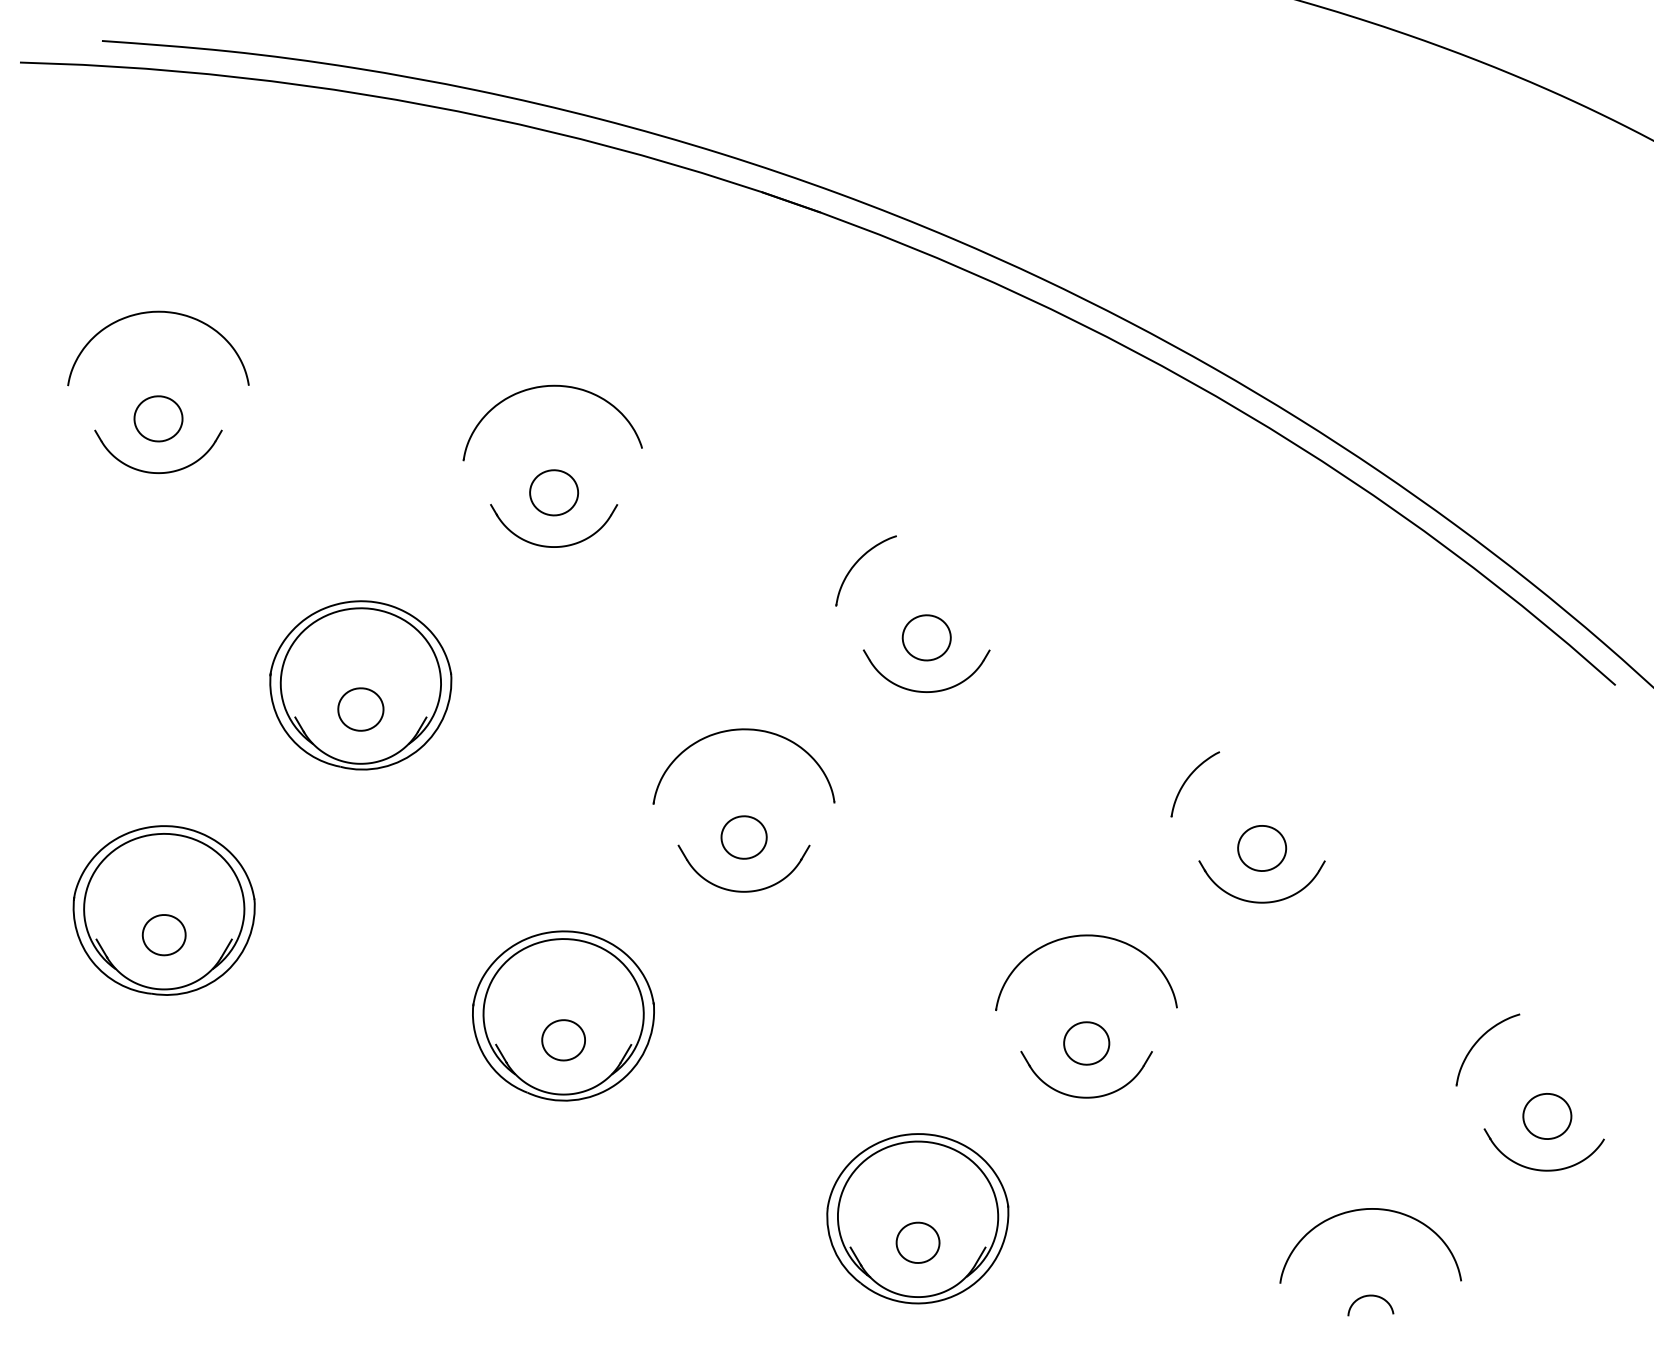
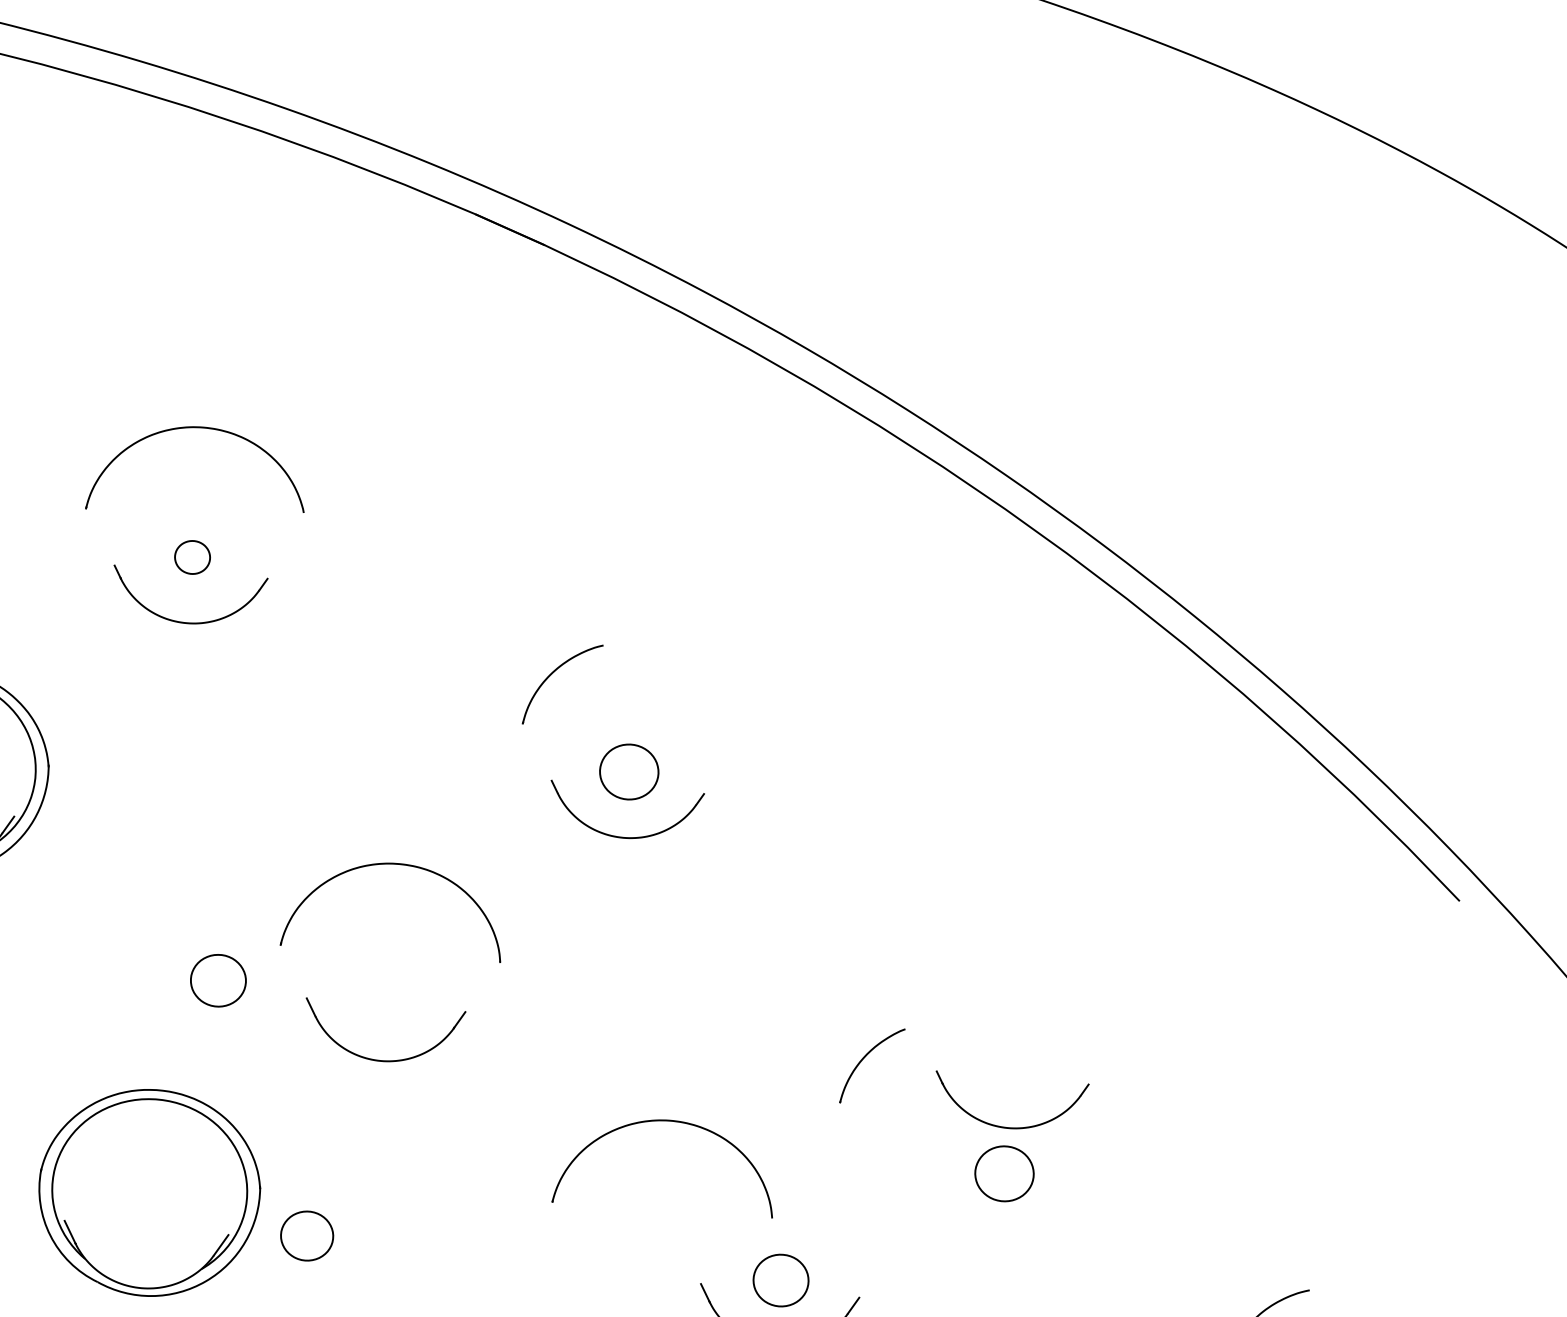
part: (554, 492) -> (192, 557), size x0.6
part: (1188, 779) -> (864, 1059), moved
part: (743, 837) -> (217, 980), moved
part: (1262, 848) -> (1004, 1173), moved
part: (1086, 936) -> (669, 1122), moved
part: (563, 1040) -> (306, 1236), moved

